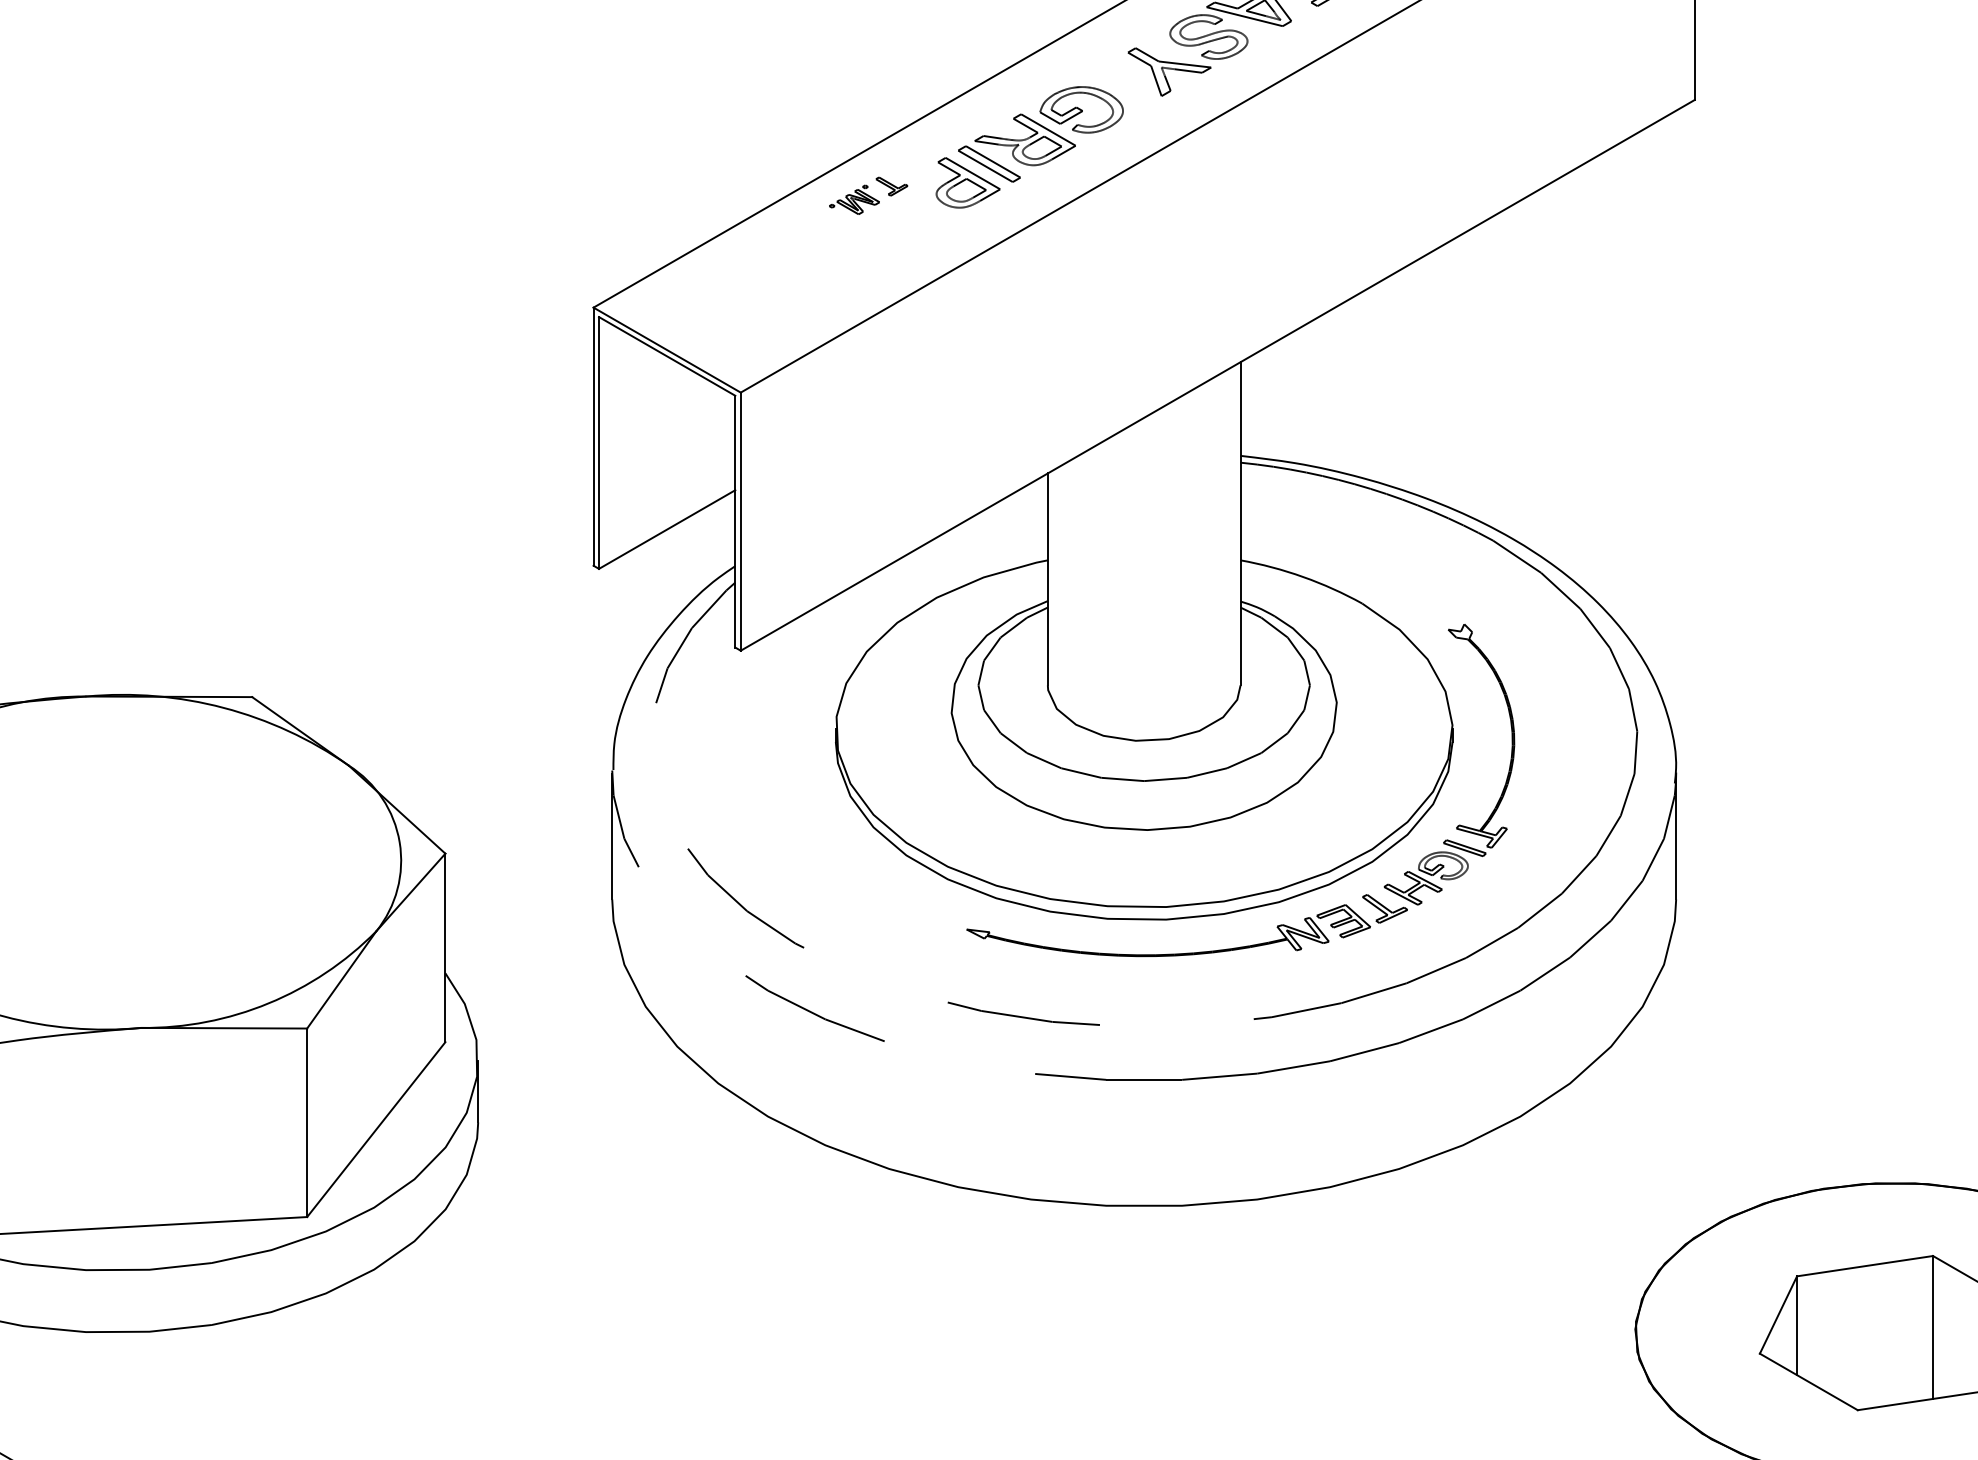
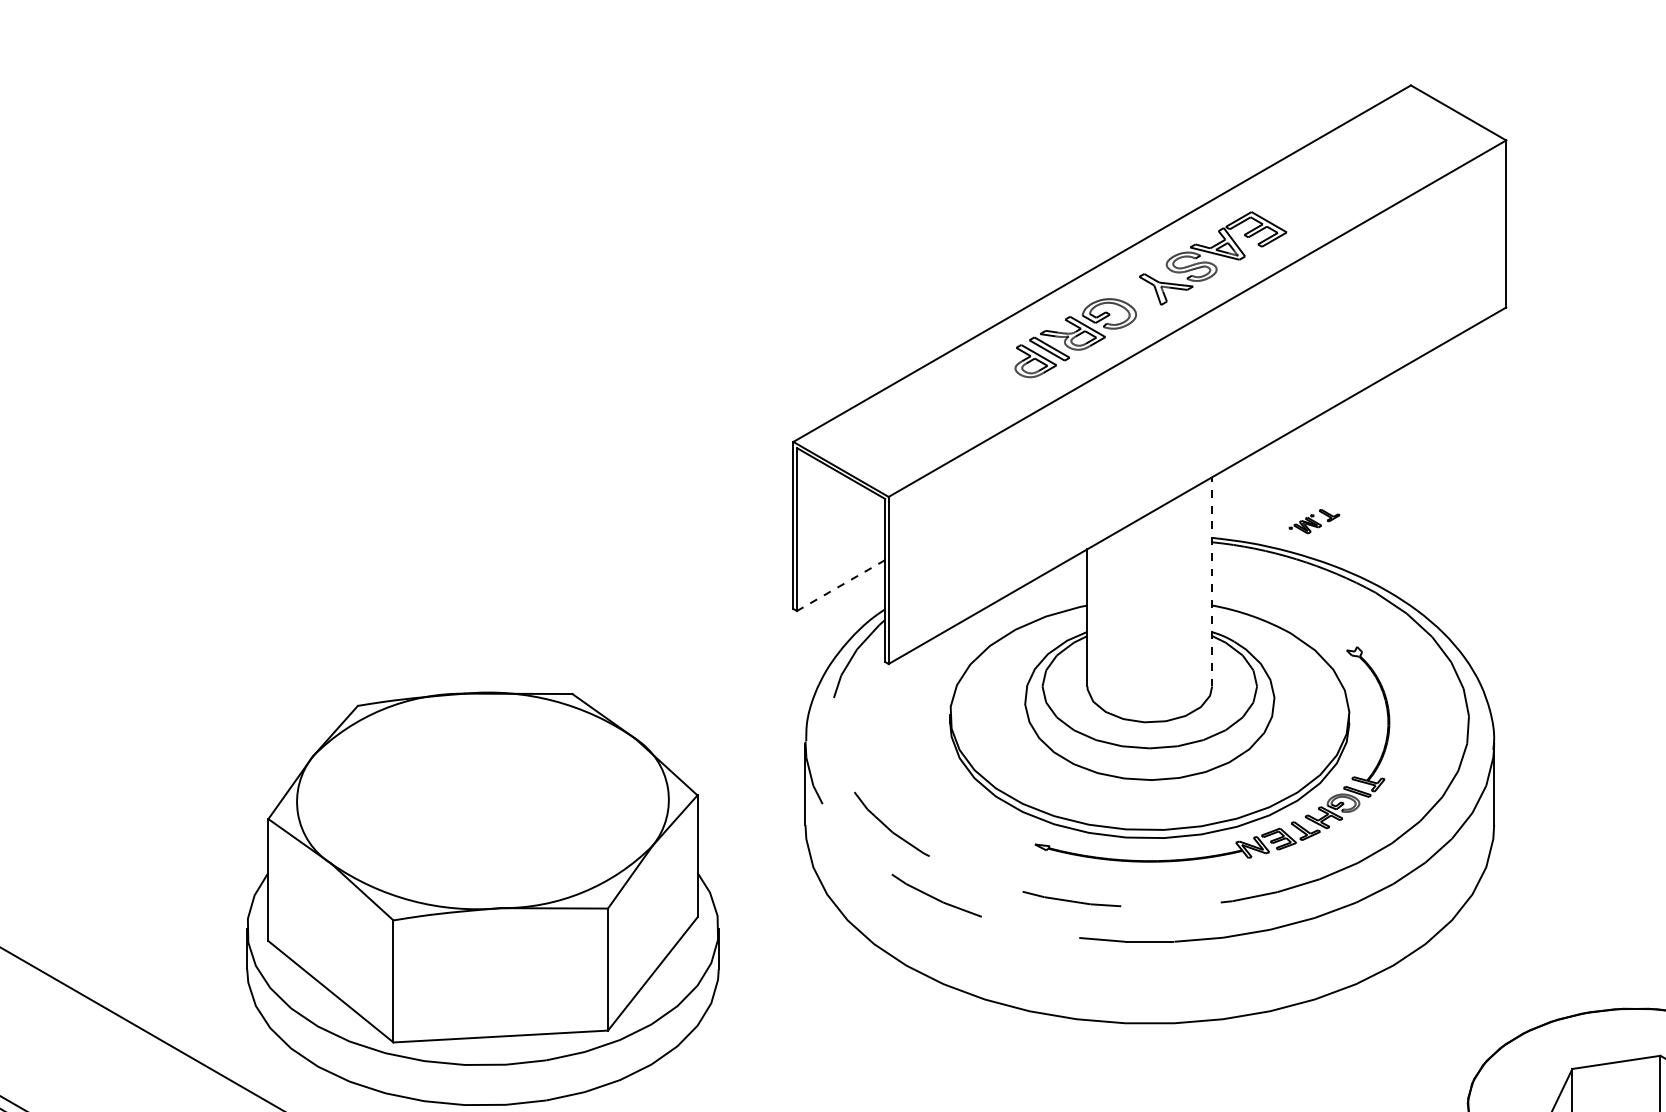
part: (868, 195) -> (1314, 521), moved
line: (1241, 523) -> (1212, 581), solid -> dashed
line: (667, 529) -> (841, 585), solid -> dashed

